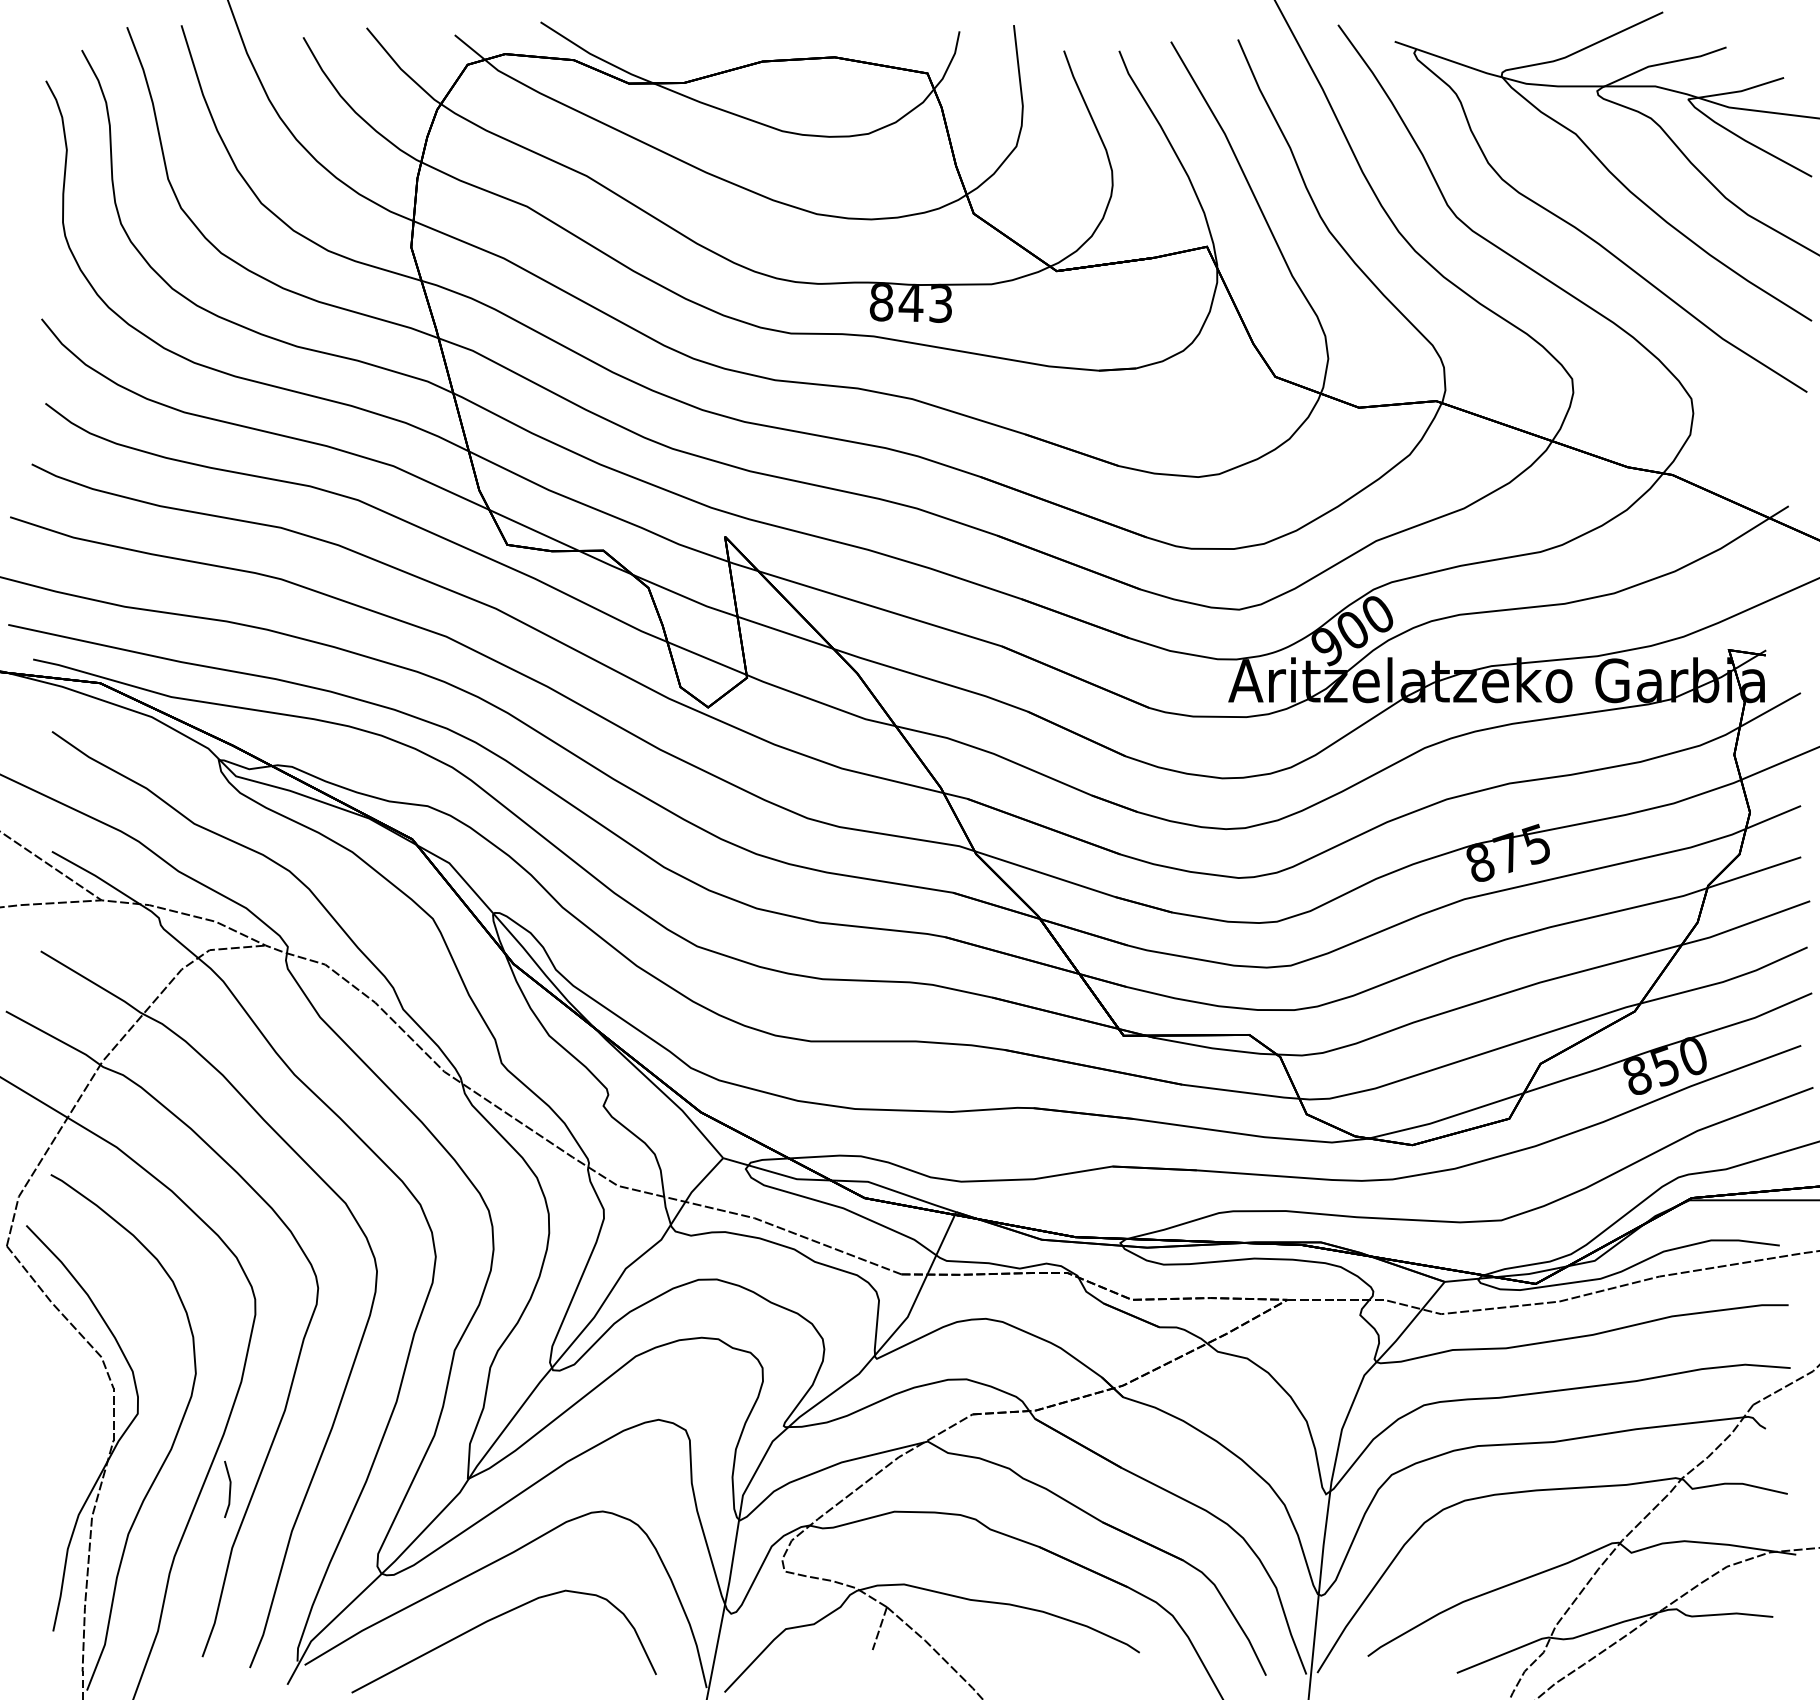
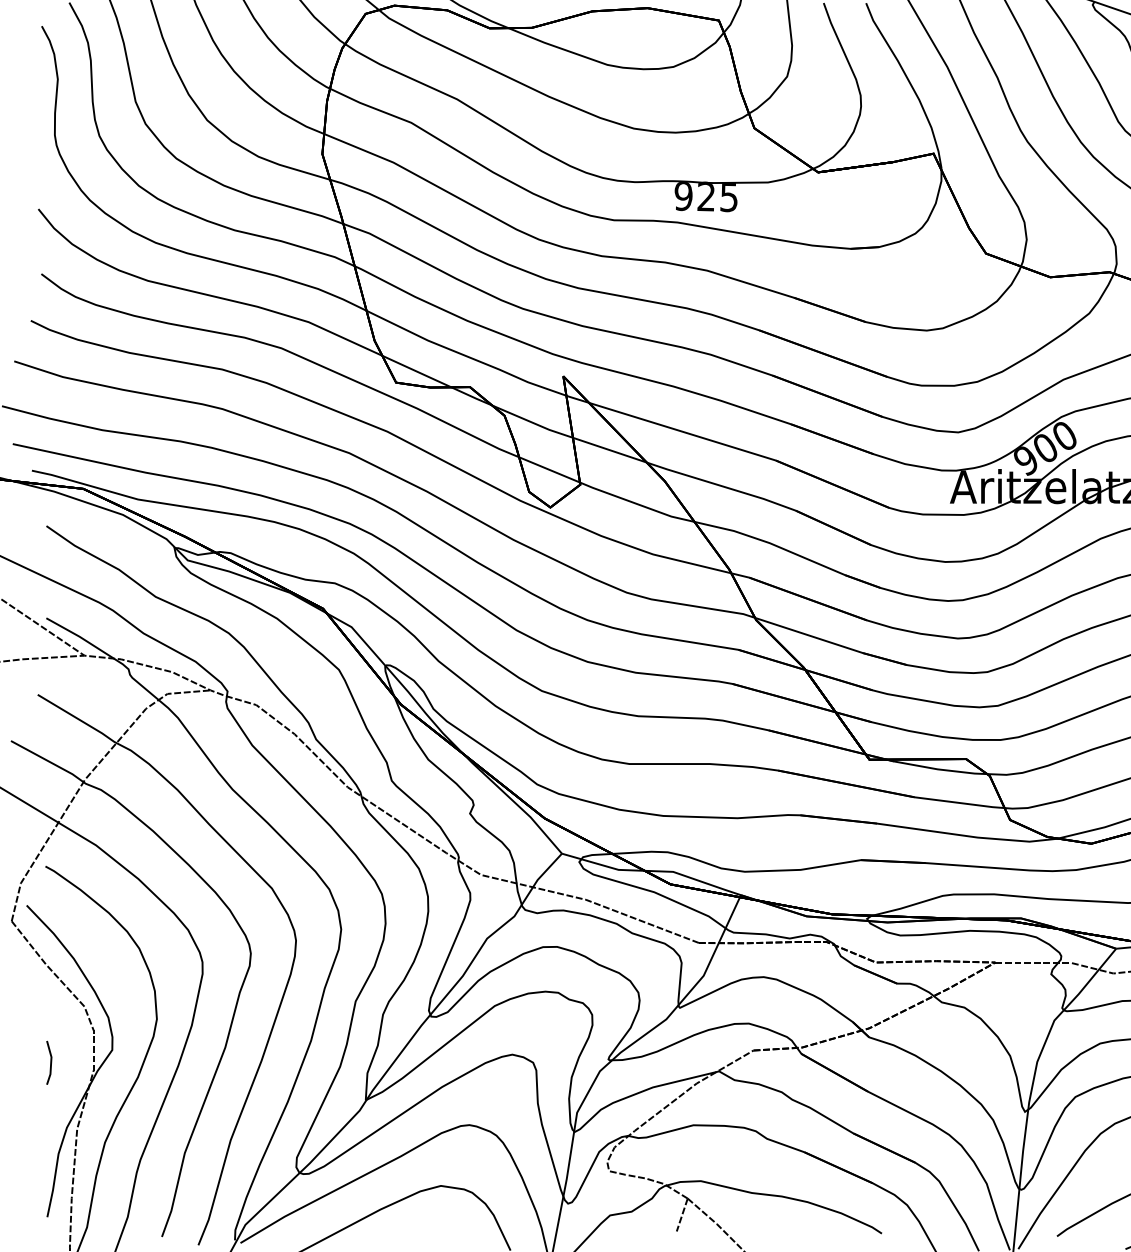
text: (910, 302) -> (705, 196), 843 -> 925
line: (229, 1488) -> (50, 1062), moved

